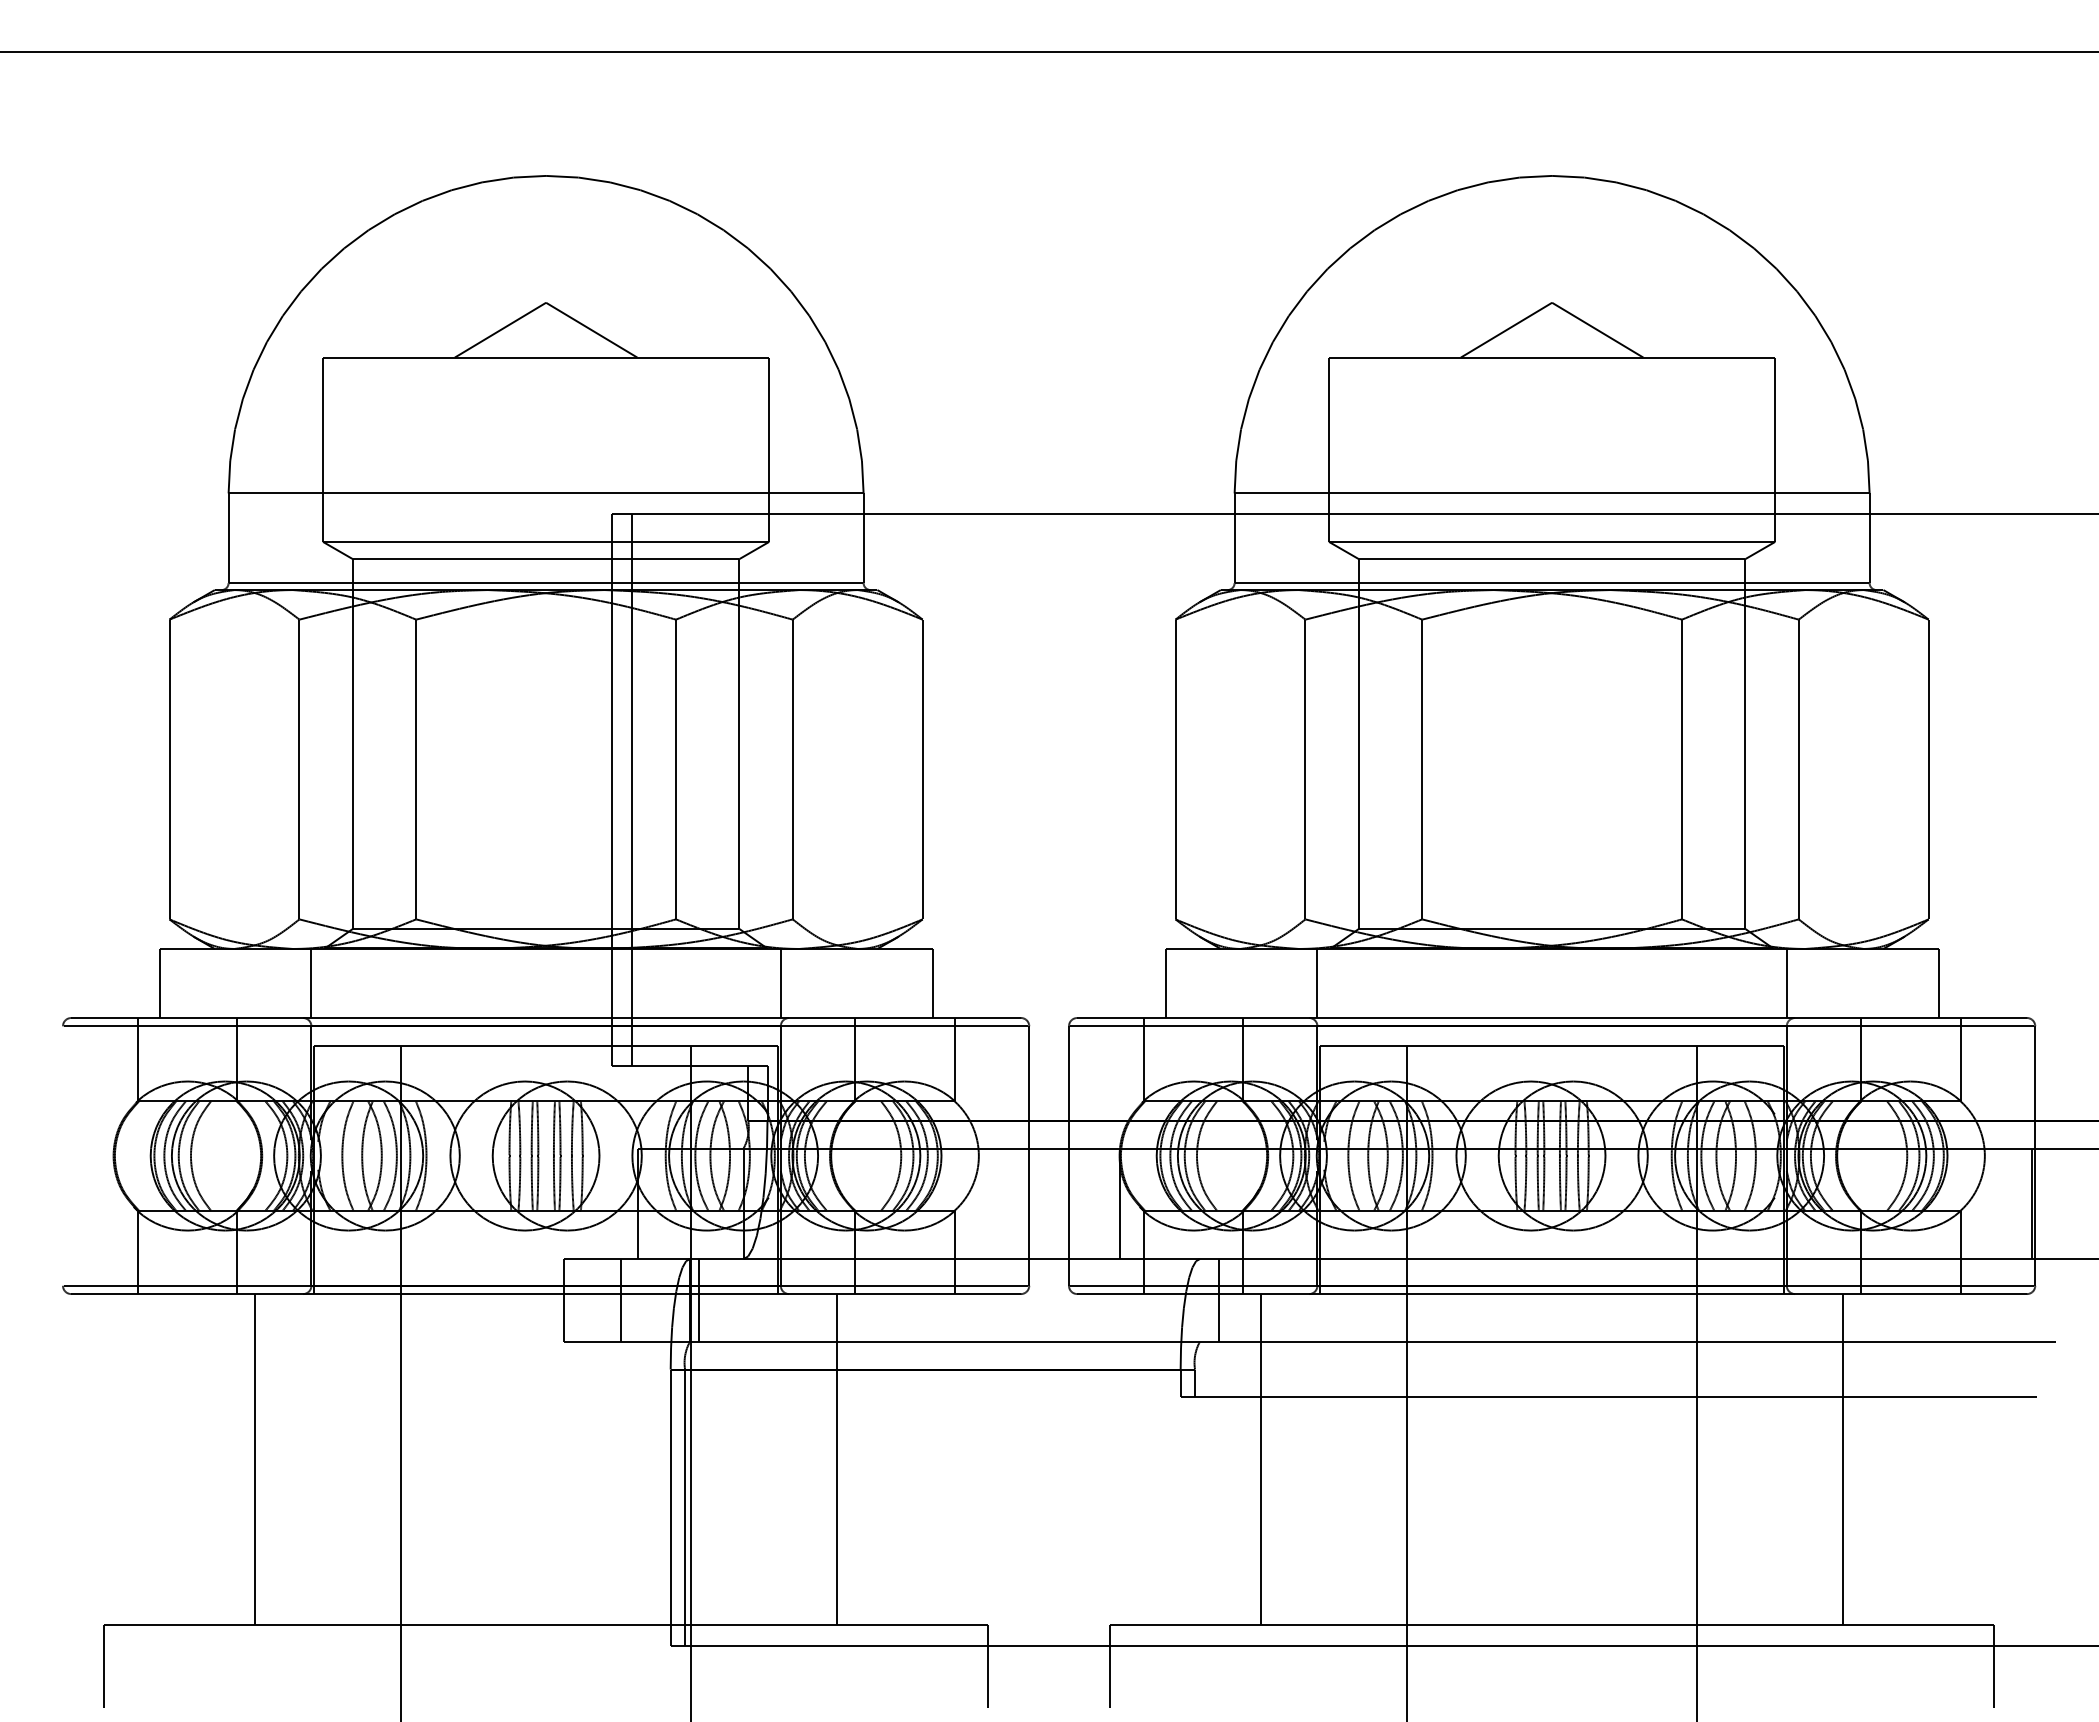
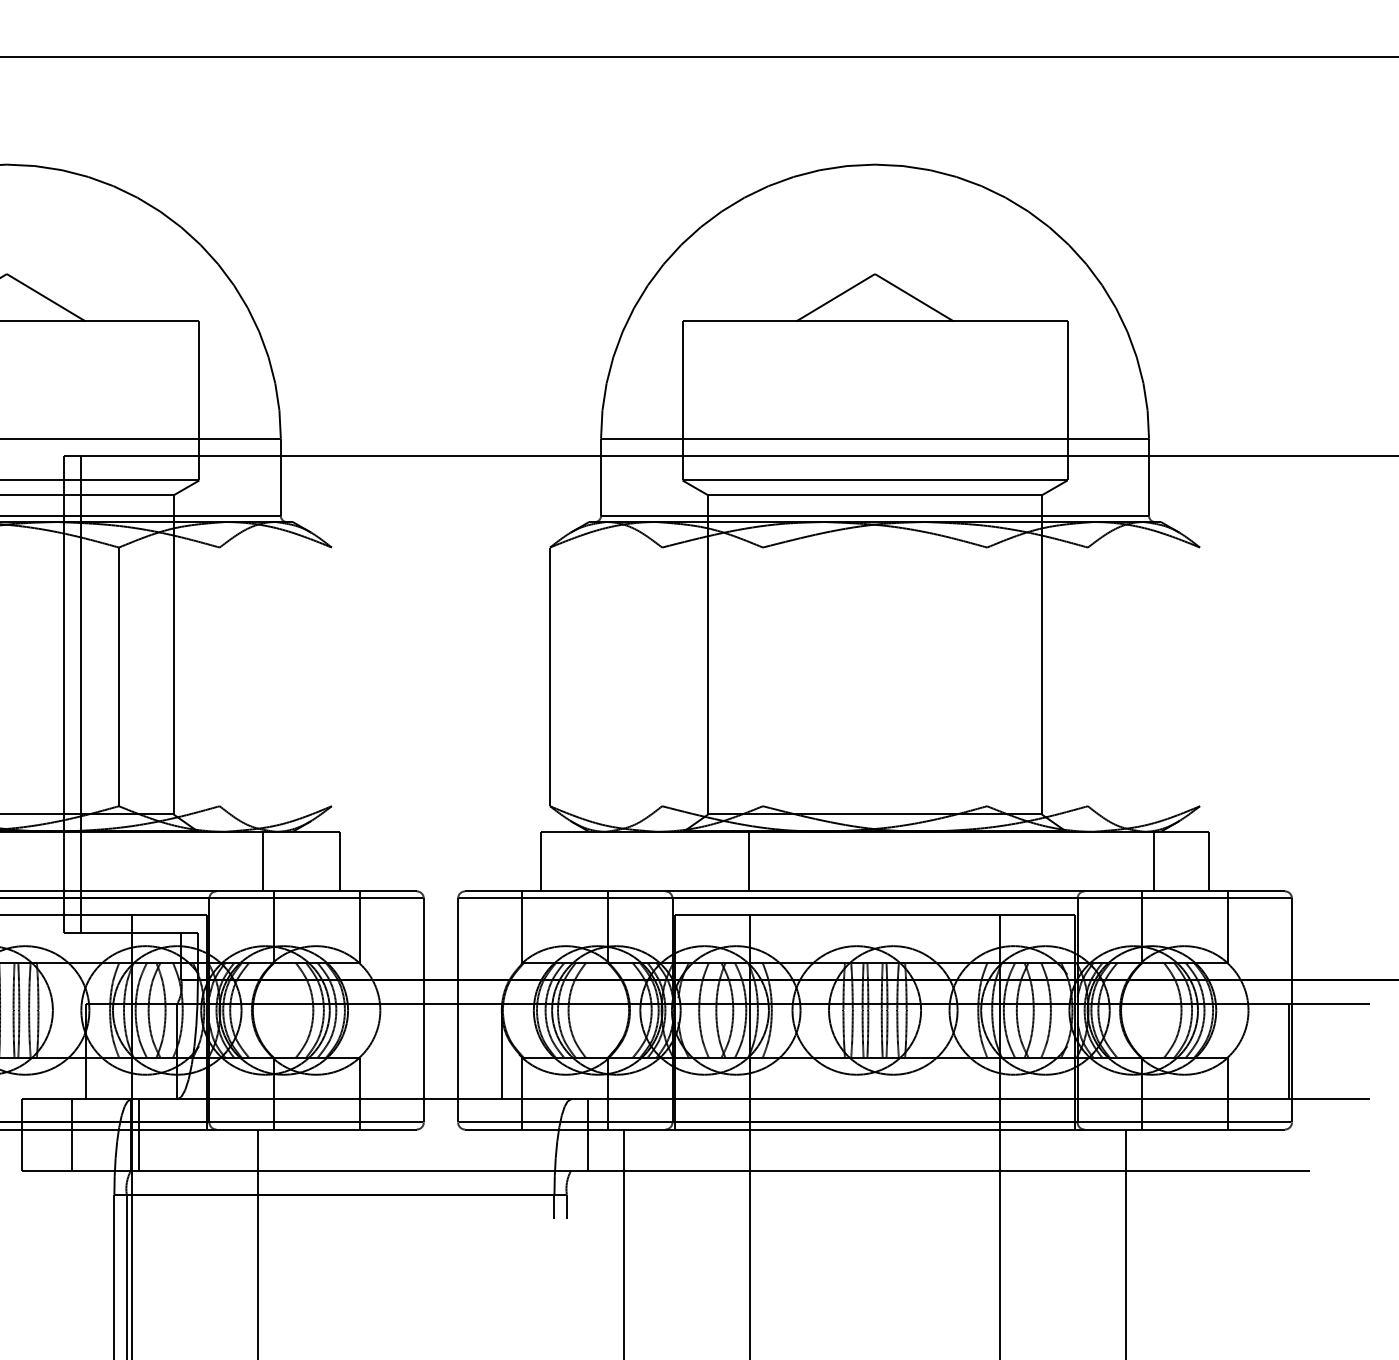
line: (792, 769) -> (219, 676), removed
line: (922, 769) -> (331, 676), removed
line: (1305, 769) -> (662, 676), removed
line: (1422, 769) -> (763, 676), removed
line: (1682, 769) -> (987, 676), removed
line: (1798, 769) -> (1087, 676), removed
line: (1928, 769) -> (1199, 676), removed
line: (780, 983) -> (262, 861), moved
line: (1317, 983) -> (749, 861), moved
line: (1786, 983) -> (1153, 861), moved
line: (1608, 1397) -> (923, 1218), removed

